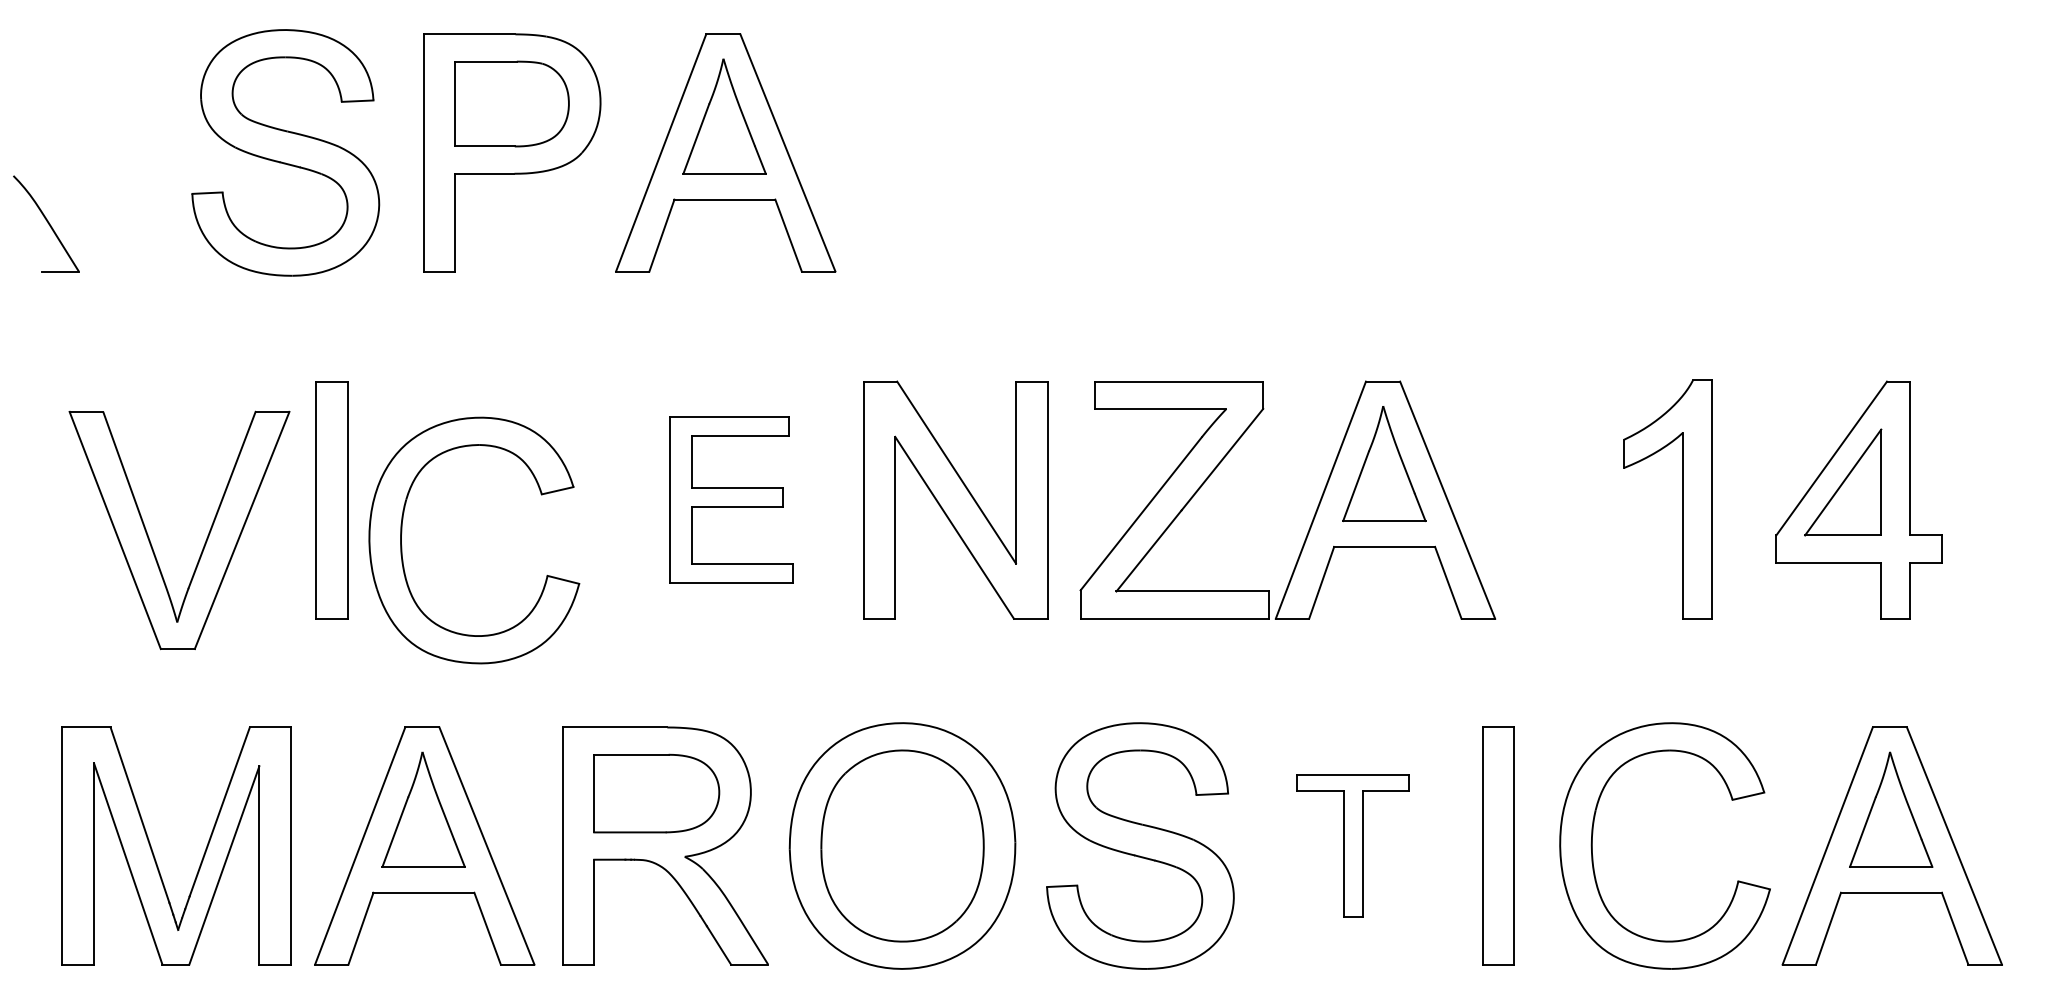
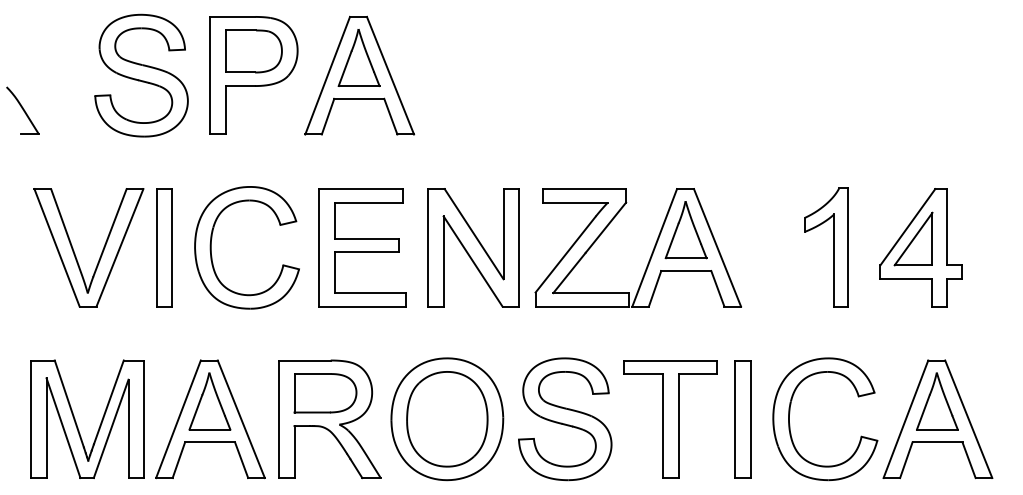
part: (731, 499) -> (362, 247), size x1.43
part: (402, 539) -> (211, 247), moved
part: (202, 543) -> (100, 254), moved
part: (1352, 846) -> (670, 419), size x1.67

